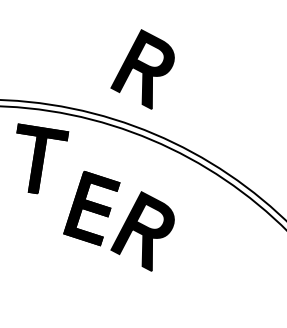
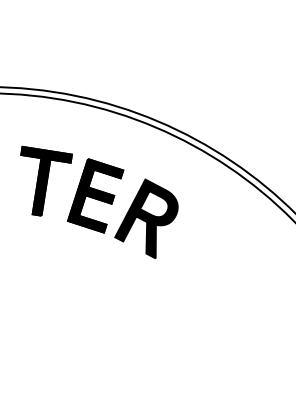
part: (142, 69) -> (146, 56), removed
part: (42, 158) -> (46, 180), moved

